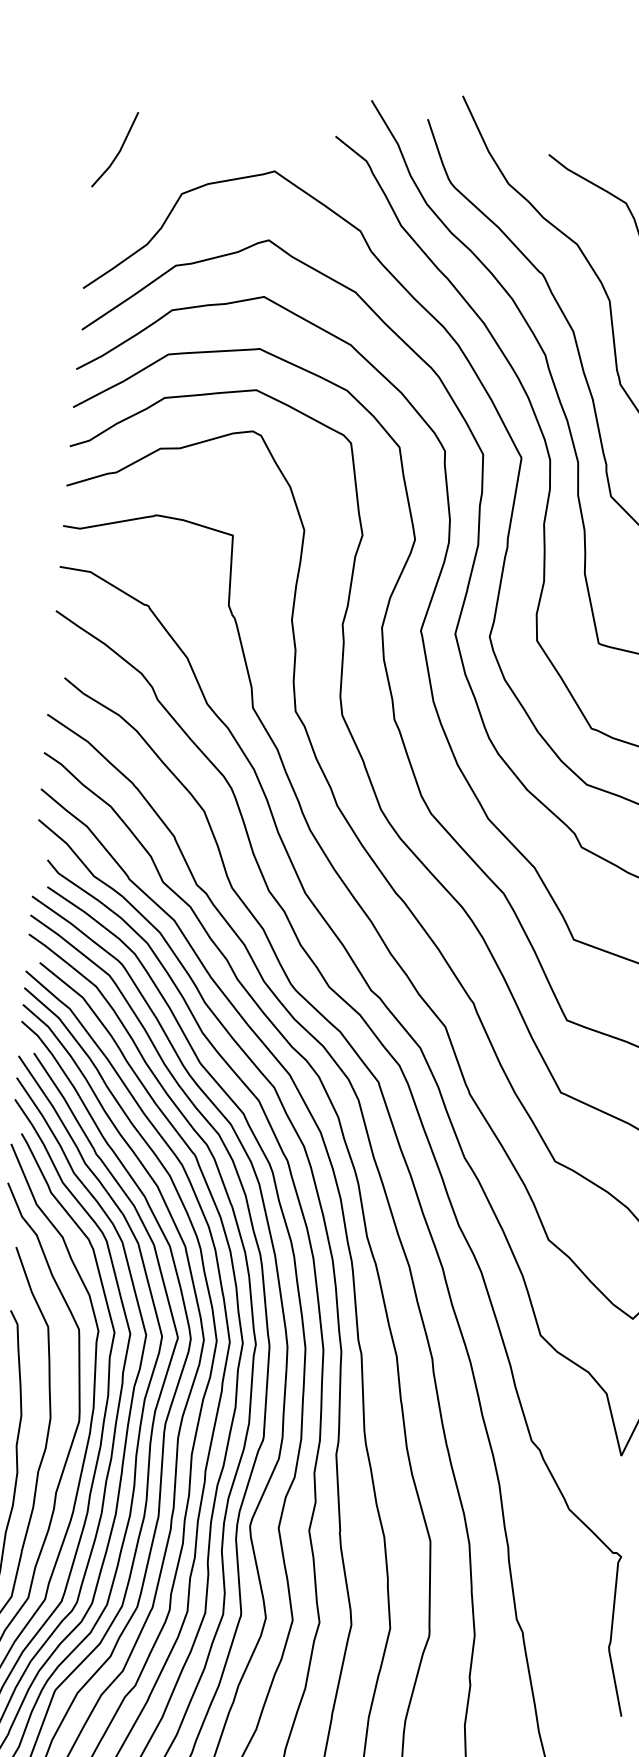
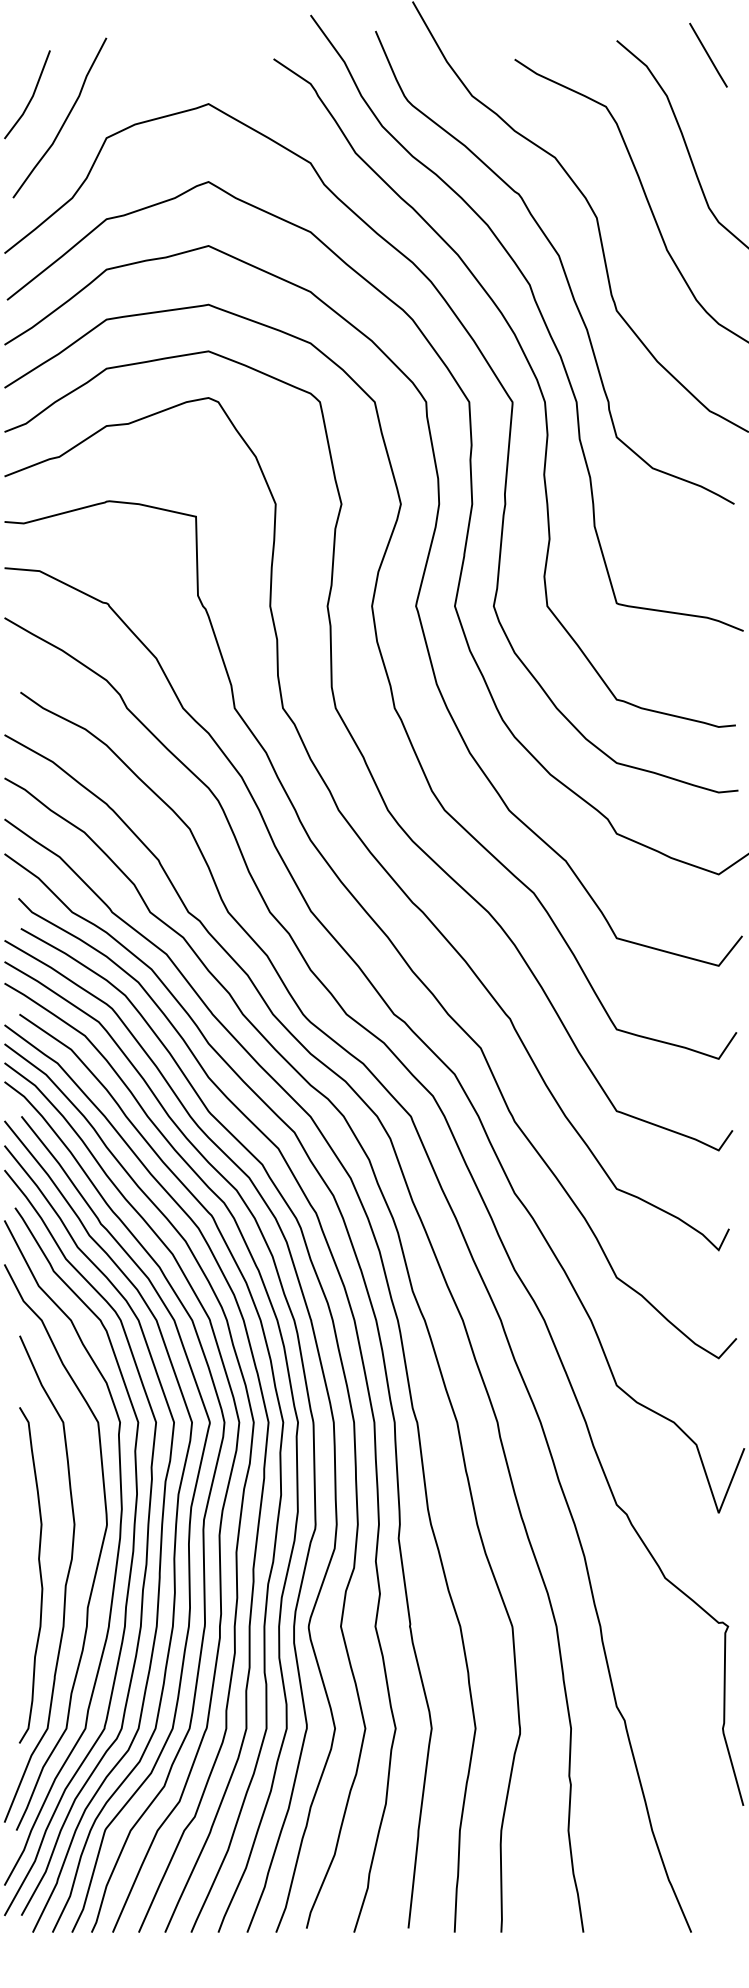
curve: (146, 175) -> (64, 120), added

